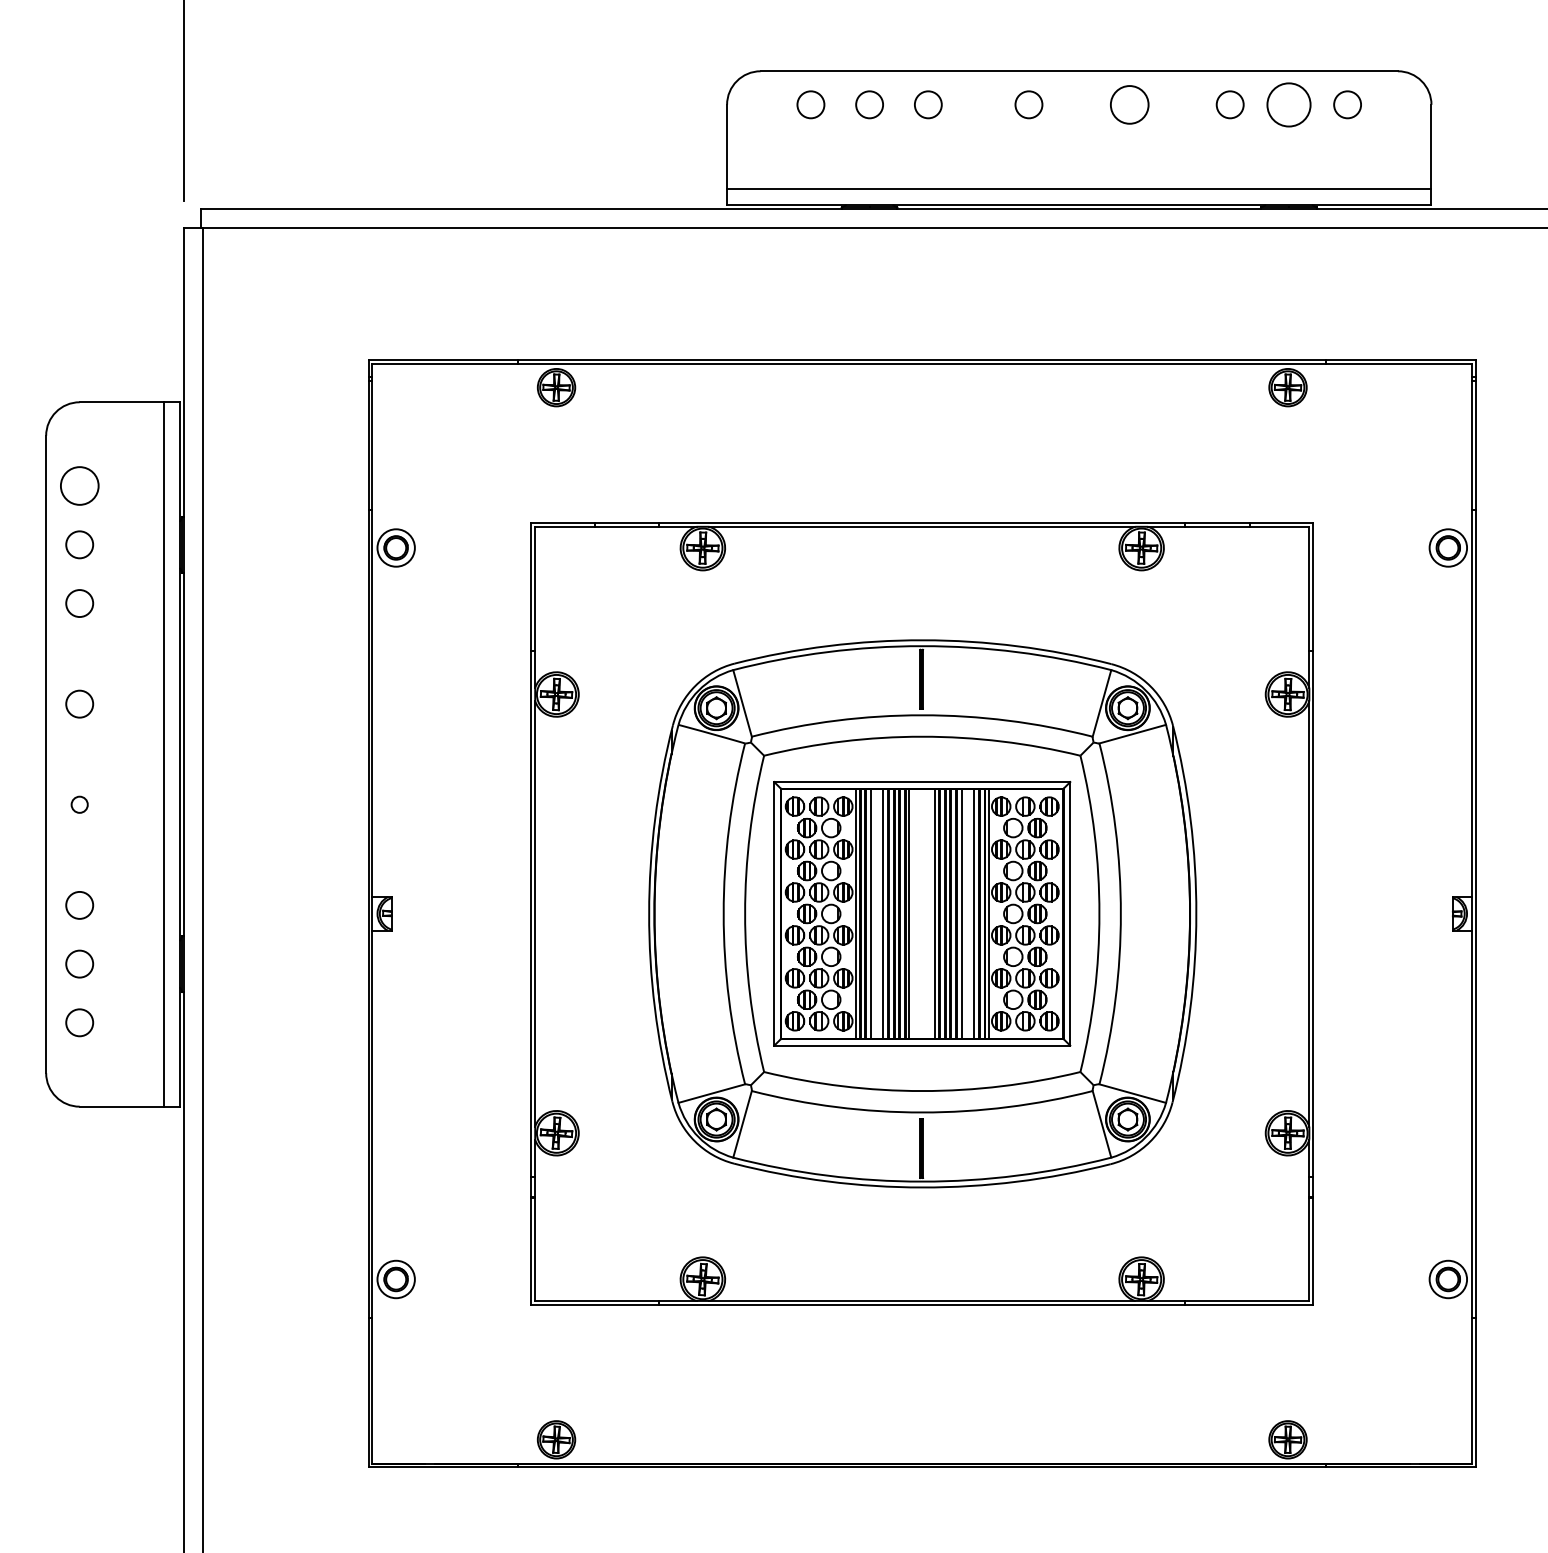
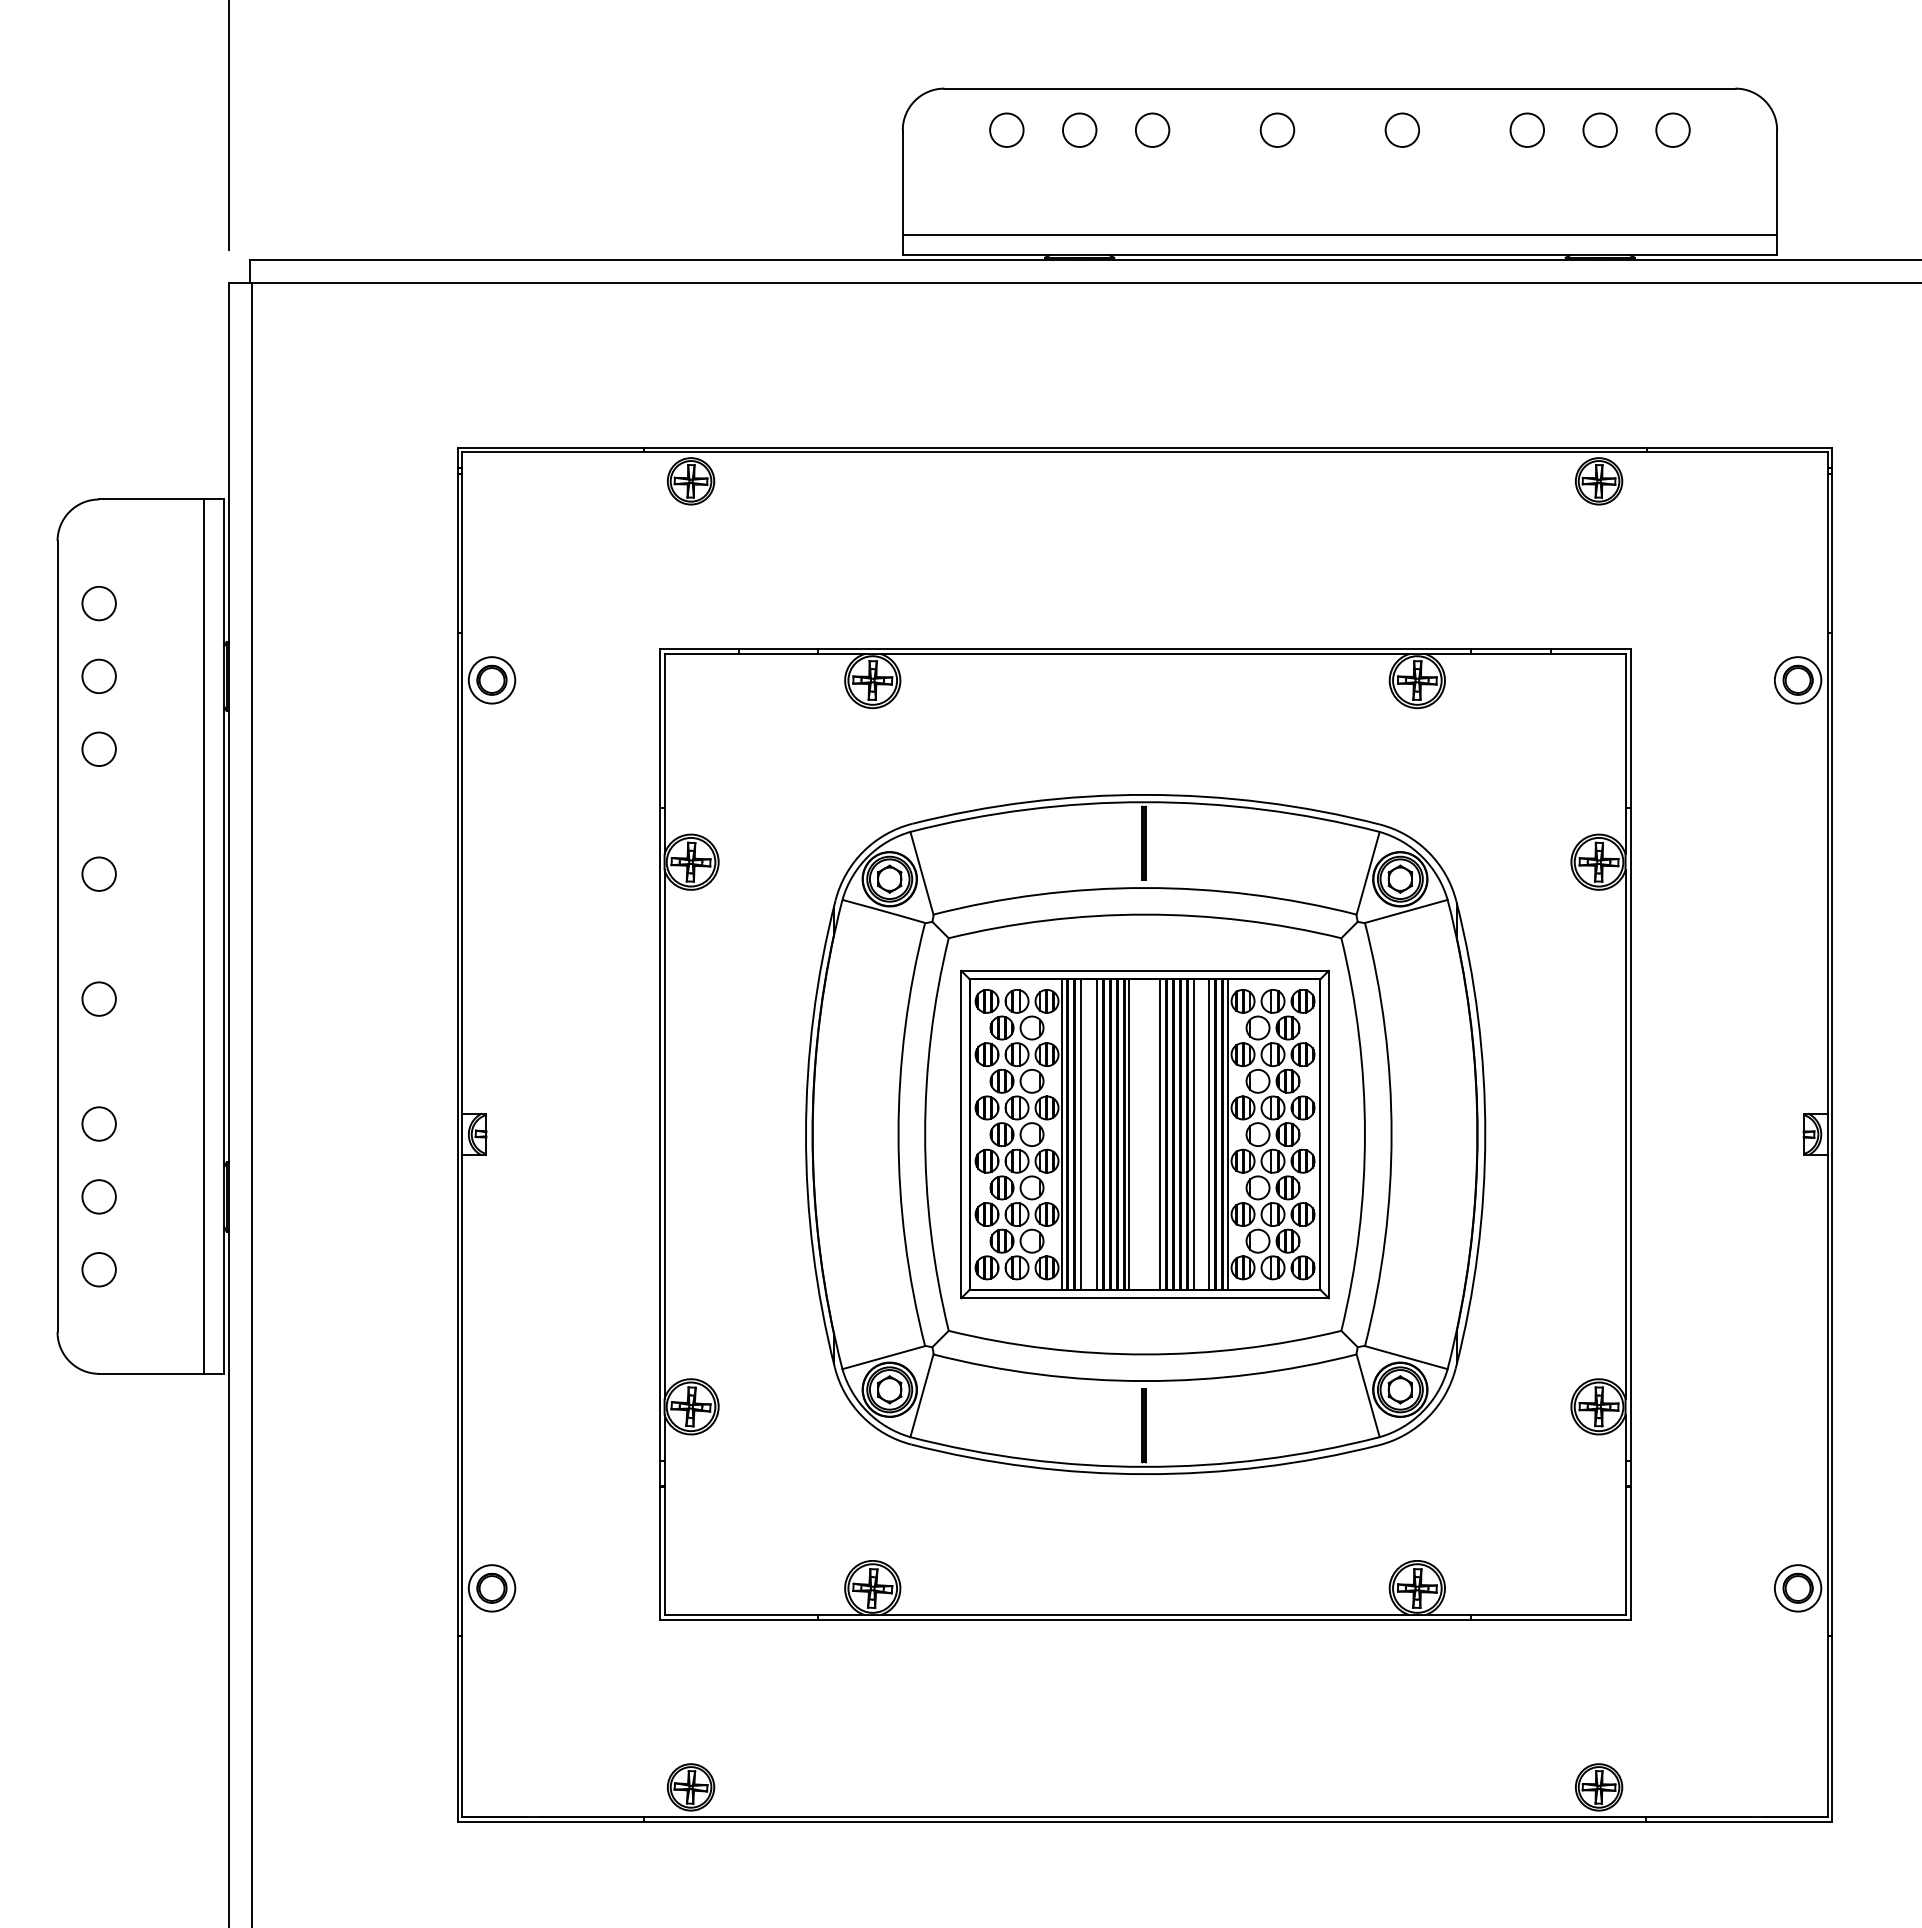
circle: (1128, 104) -> (1401, 129), size x0.71
circle: (1288, 104) -> (1599, 129), size x0.62
circle: (79, 486) -> (98, 603), size x0.71
circle: (79, 804) -> (98, 998), size x1.67

